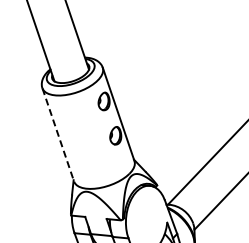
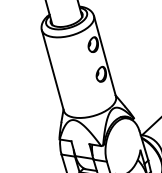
line: (58, 135) -> (53, 71), dashed -> solid

